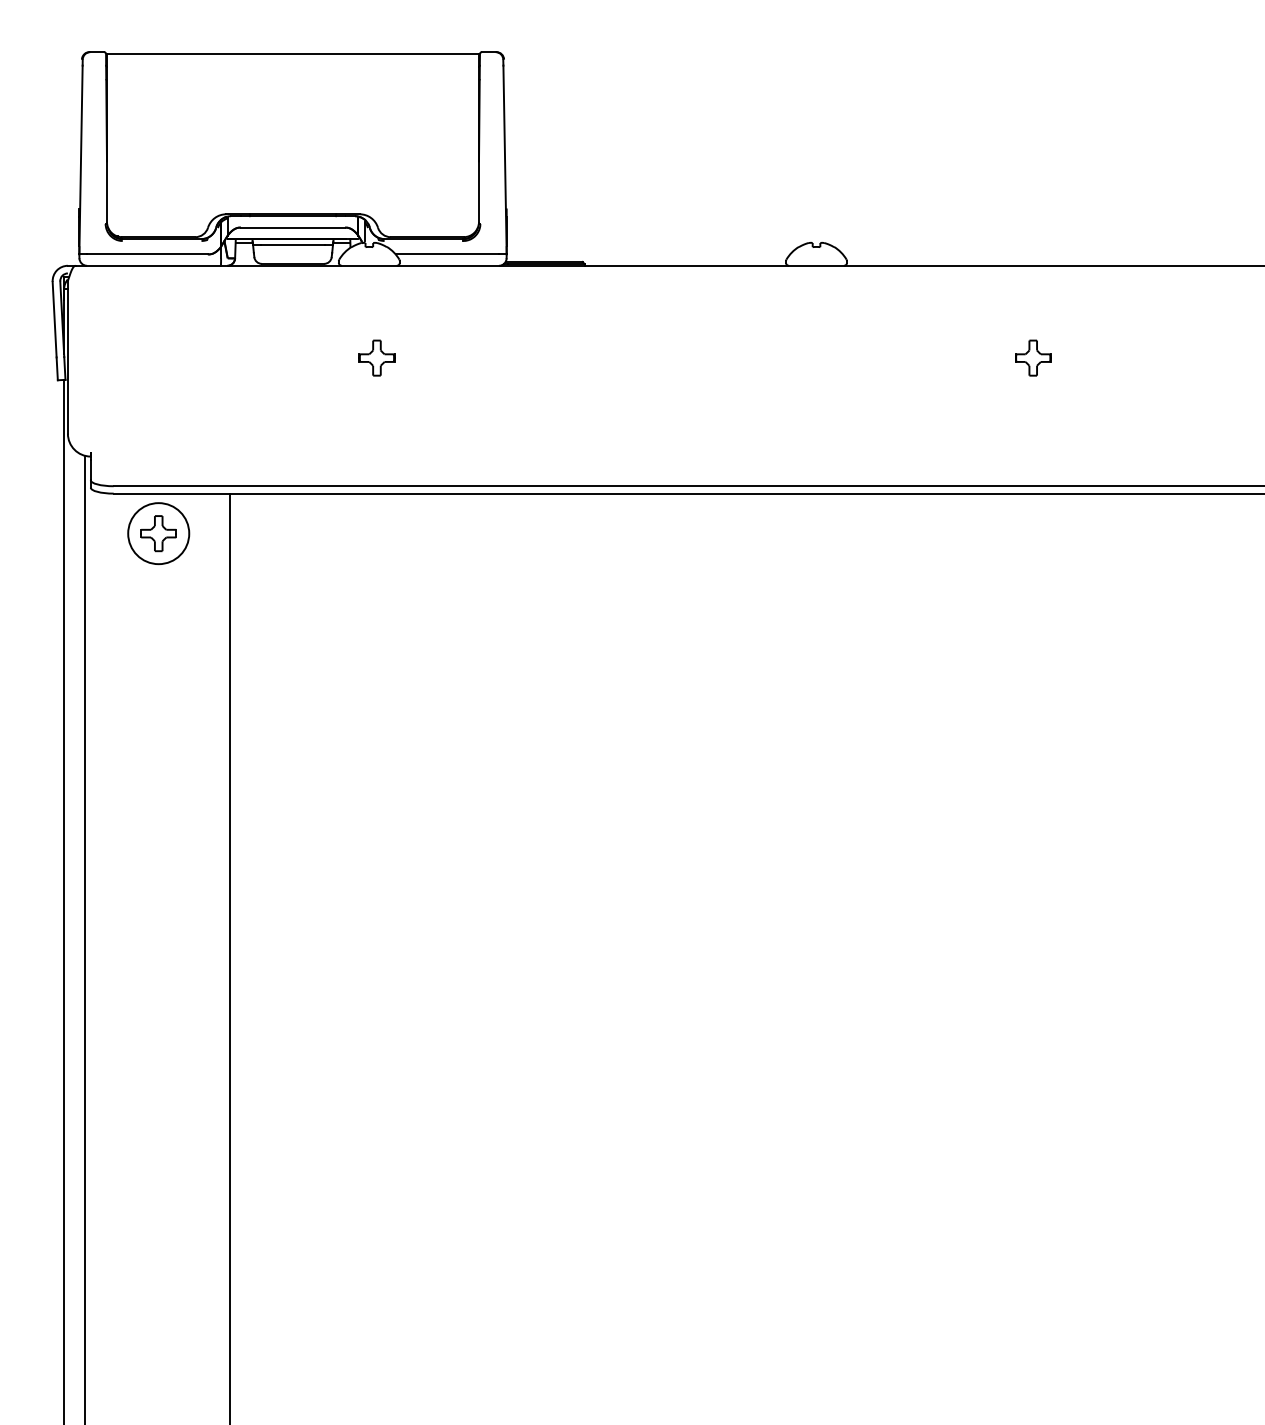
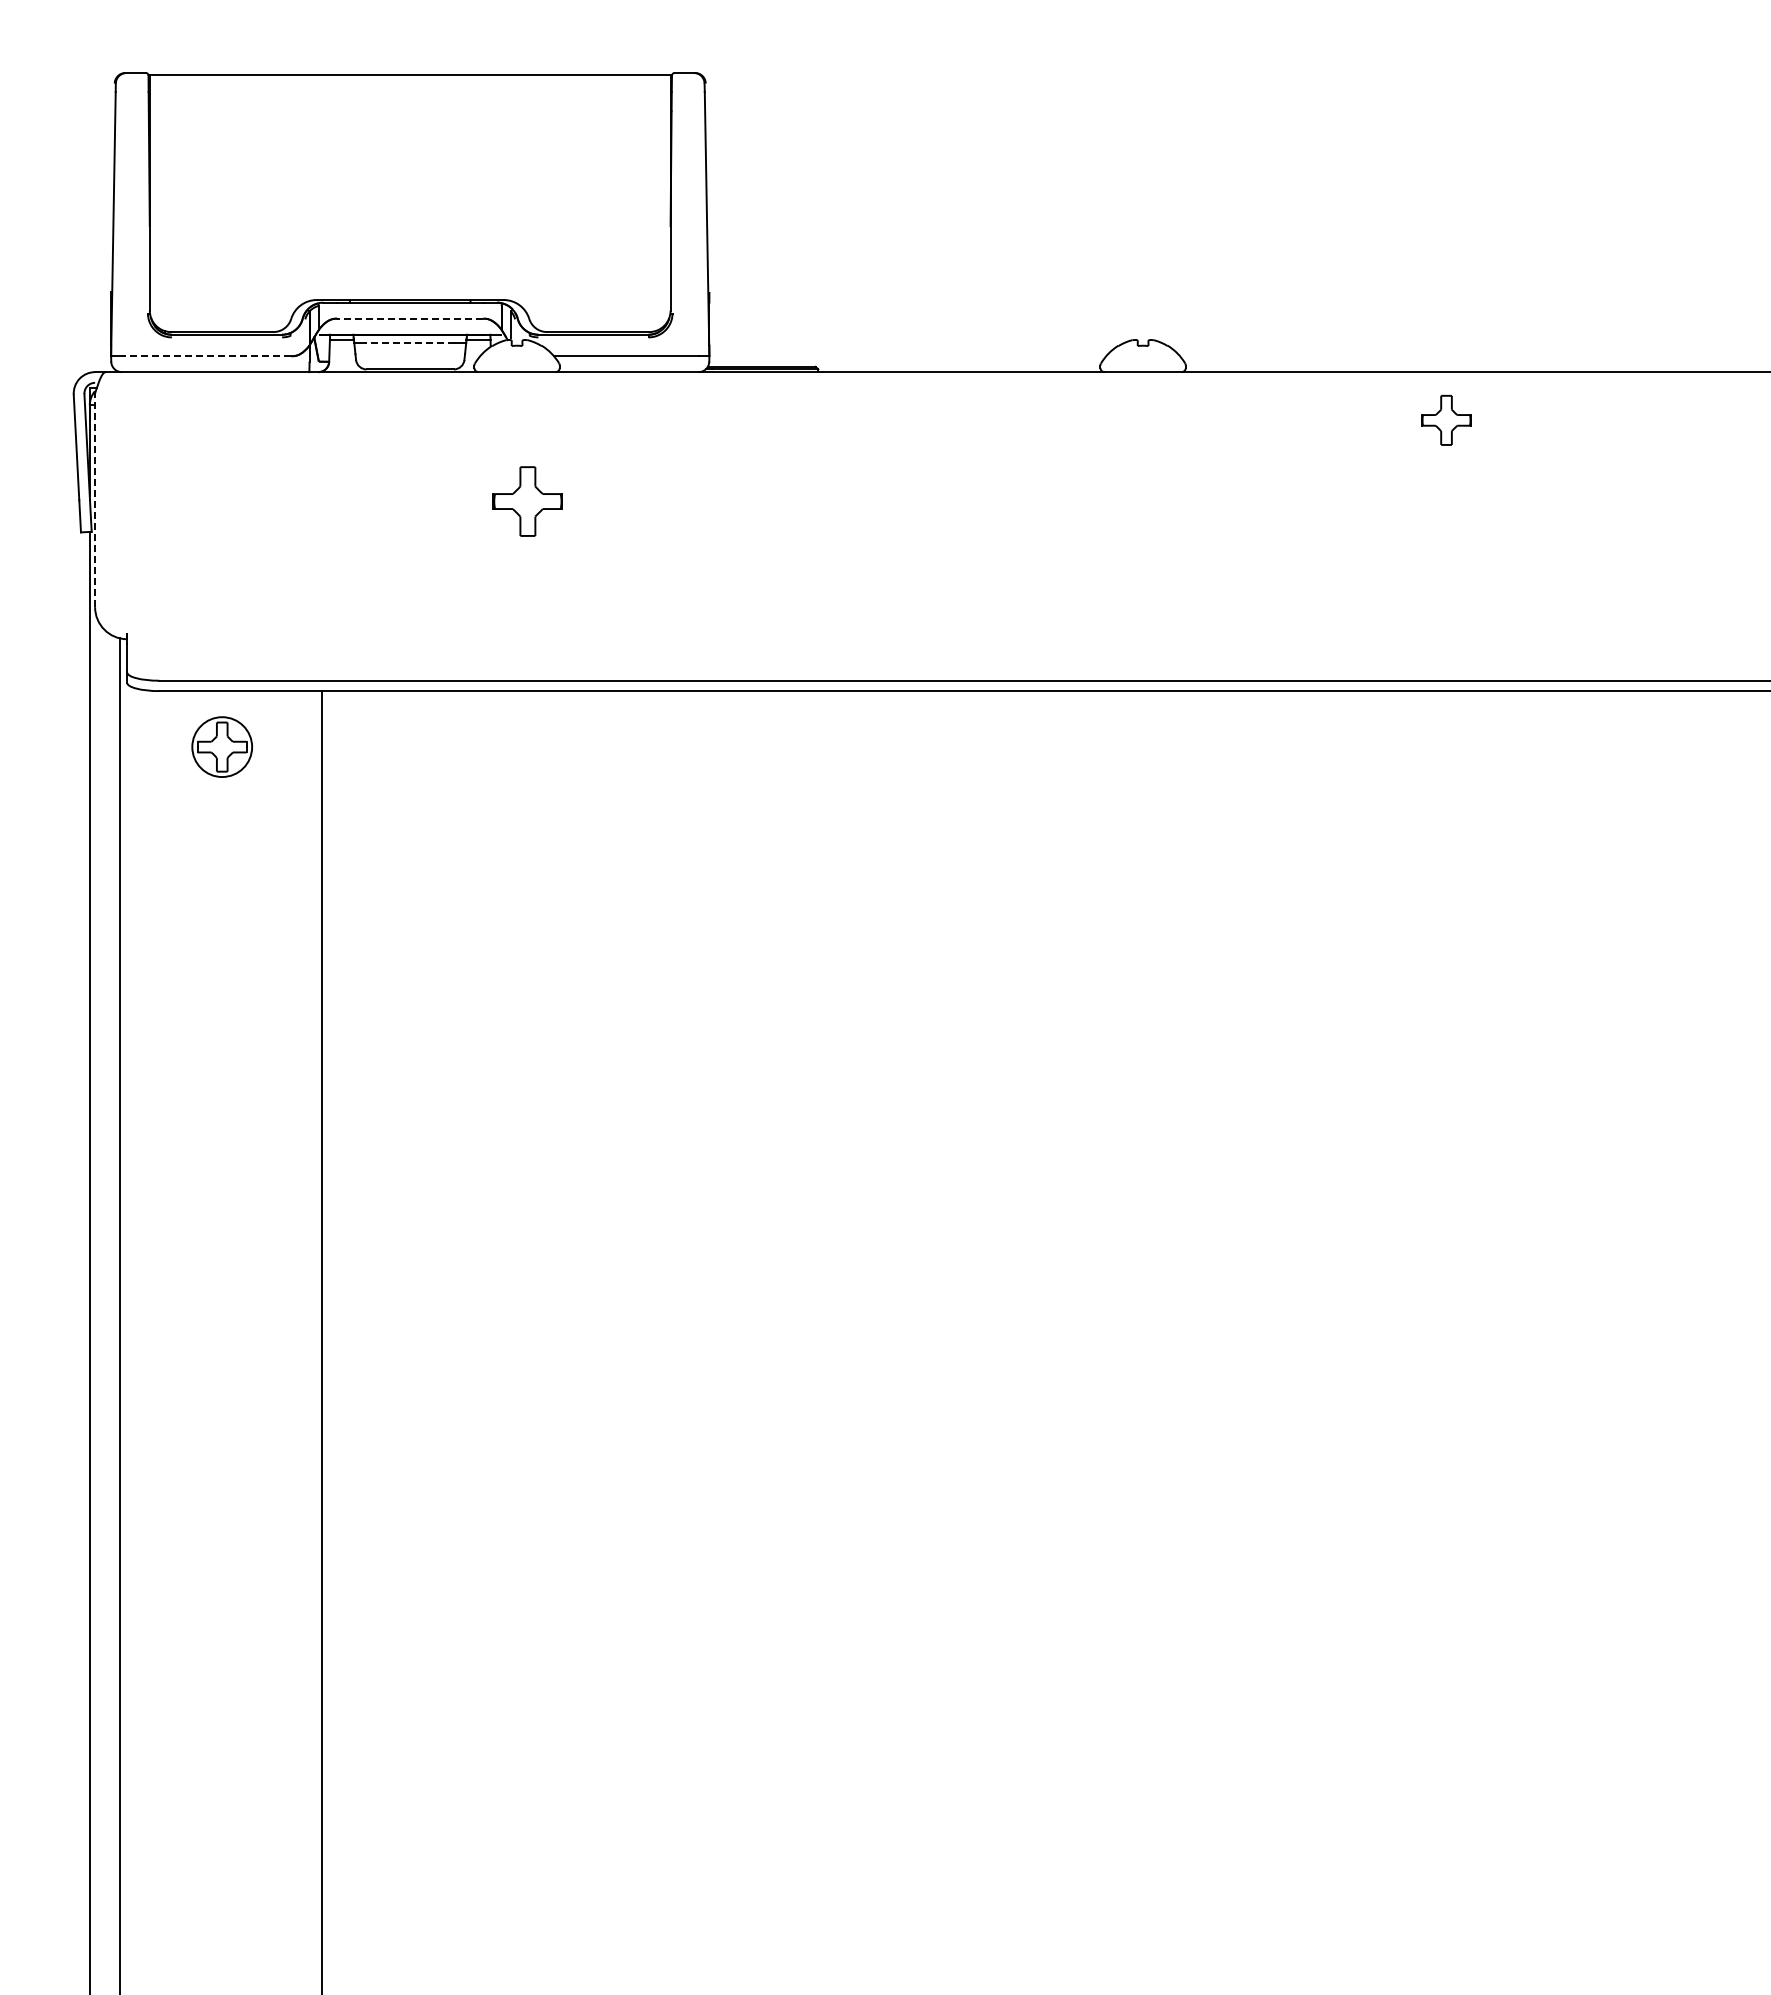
line: (293, 227) -> (410, 318), solid -> dashed
line: (292, 244) -> (409, 342), solid -> dashed
line: (147, 254) -> (206, 356), solid -> dashed
line: (68, 357) -> (95, 500), solid -> dashed
part: (376, 357) -> (527, 500), size x1.4
part: (1033, 357) -> (1446, 419), moved
circle: (158, 533) -> (221, 746), size x0.7

